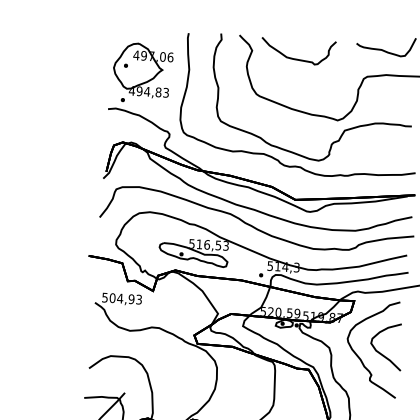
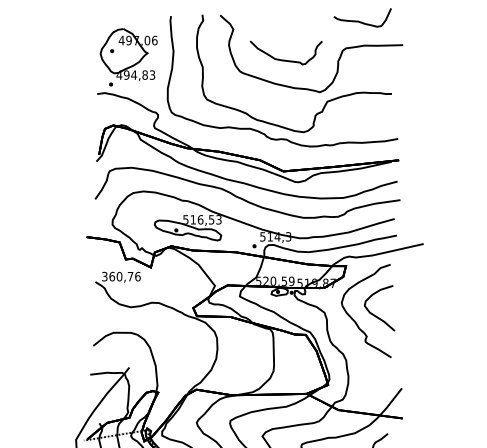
curve: (297, 58) -> (285, 59), moved
text: (122, 298) -> (121, 276), 504,93 -> 360,76

